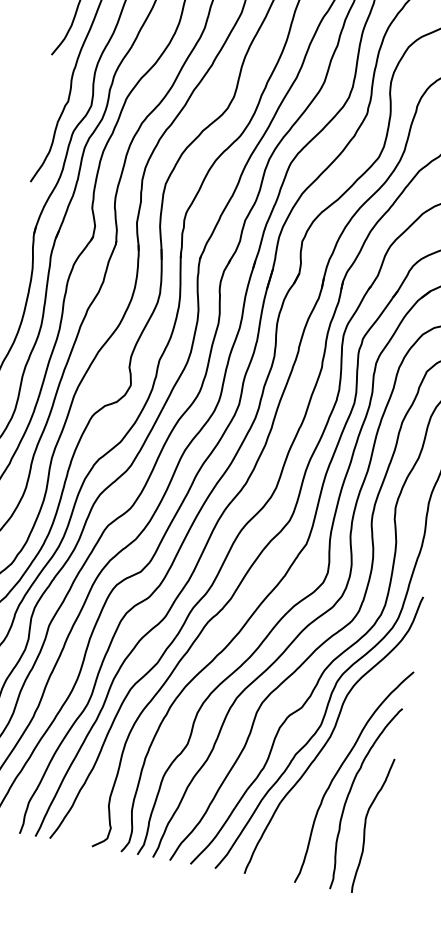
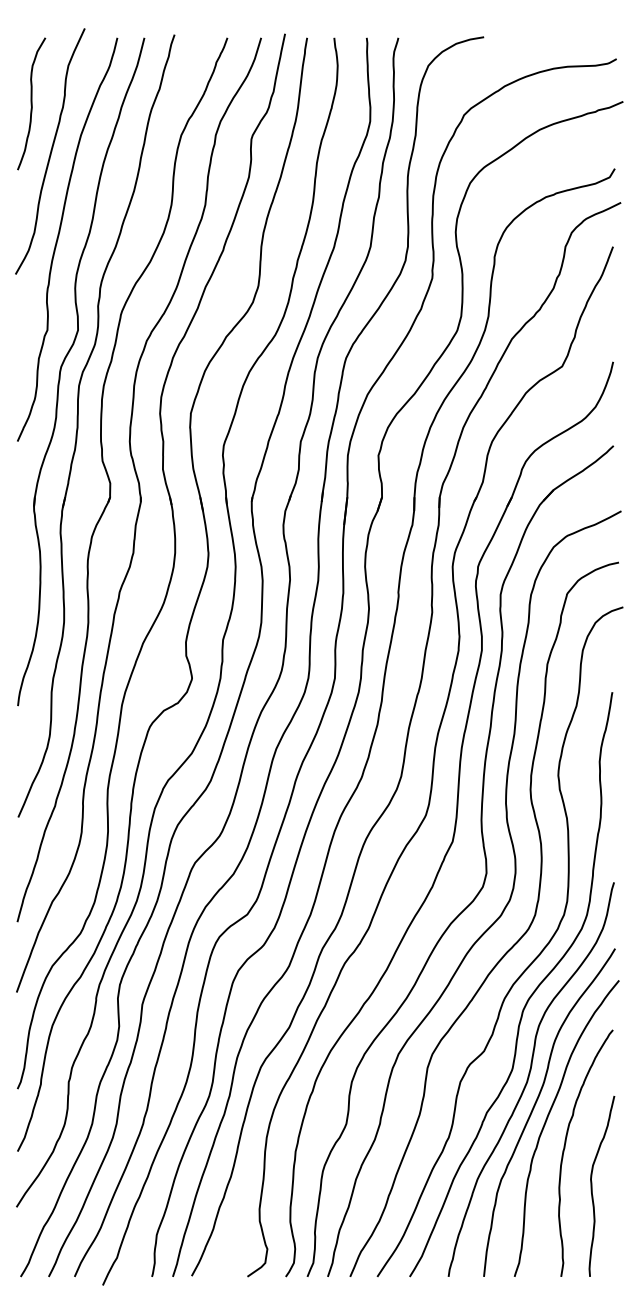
curve: (333, 756) -> (535, 1106), added

